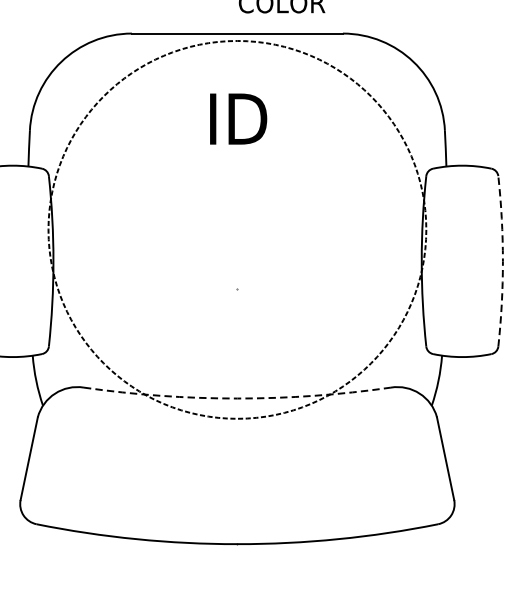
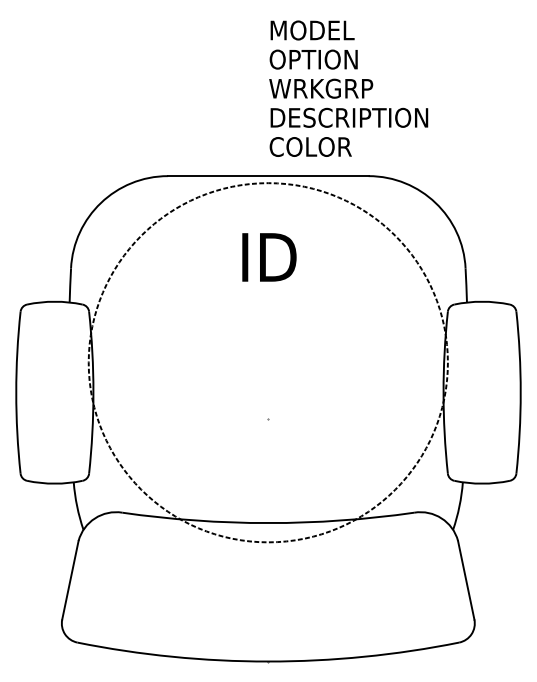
arc: (502, 261) -> (520, 392), dashed -> solid
arc: (237, 398) -> (268, 523), dashed -> solid

